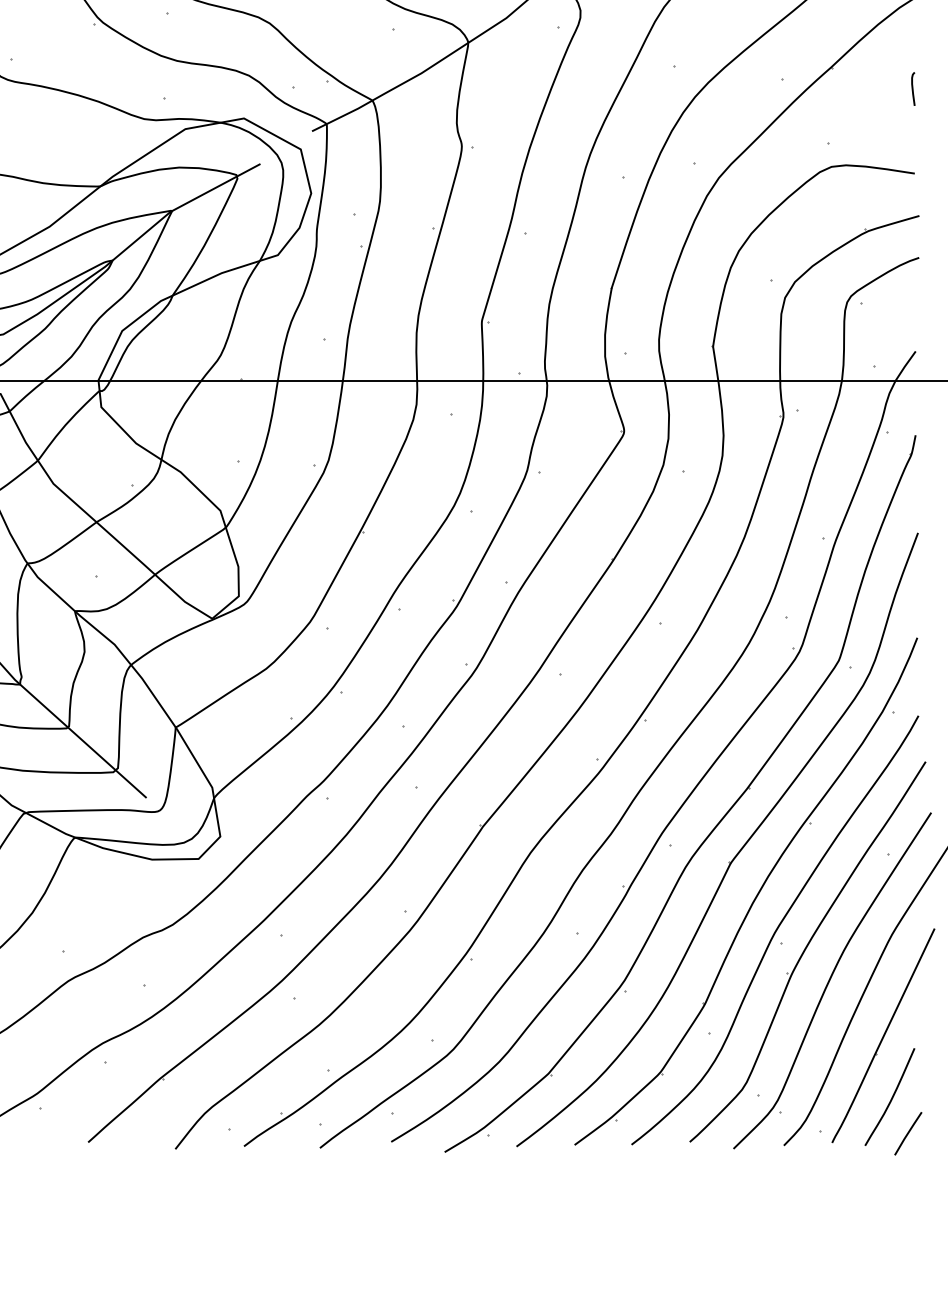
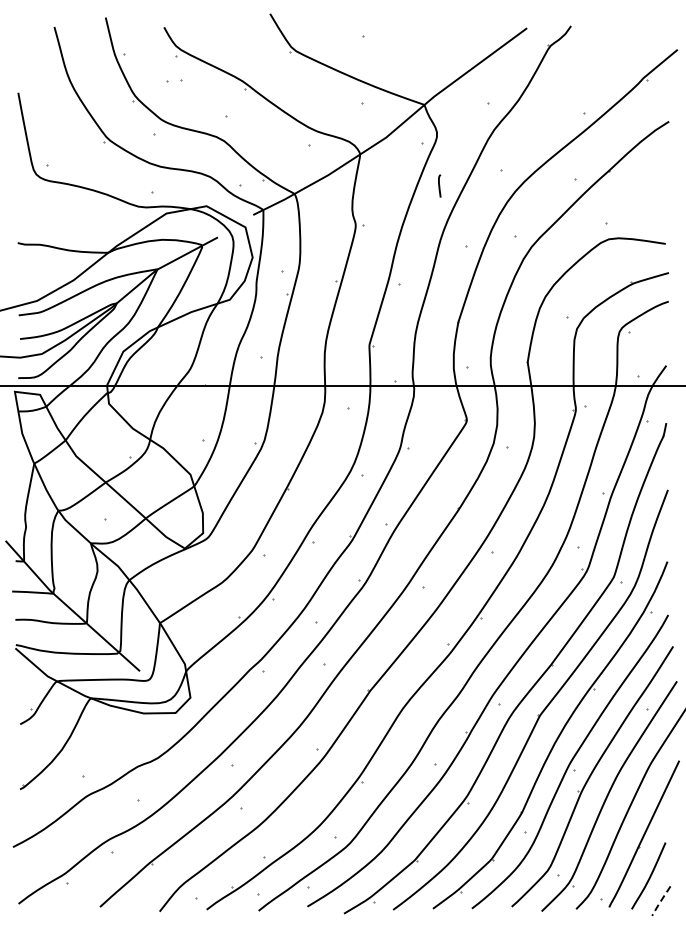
curve: (912, 88) -> (439, 185), moved
line: (908, 1132) -> (661, 900), solid -> dashed

